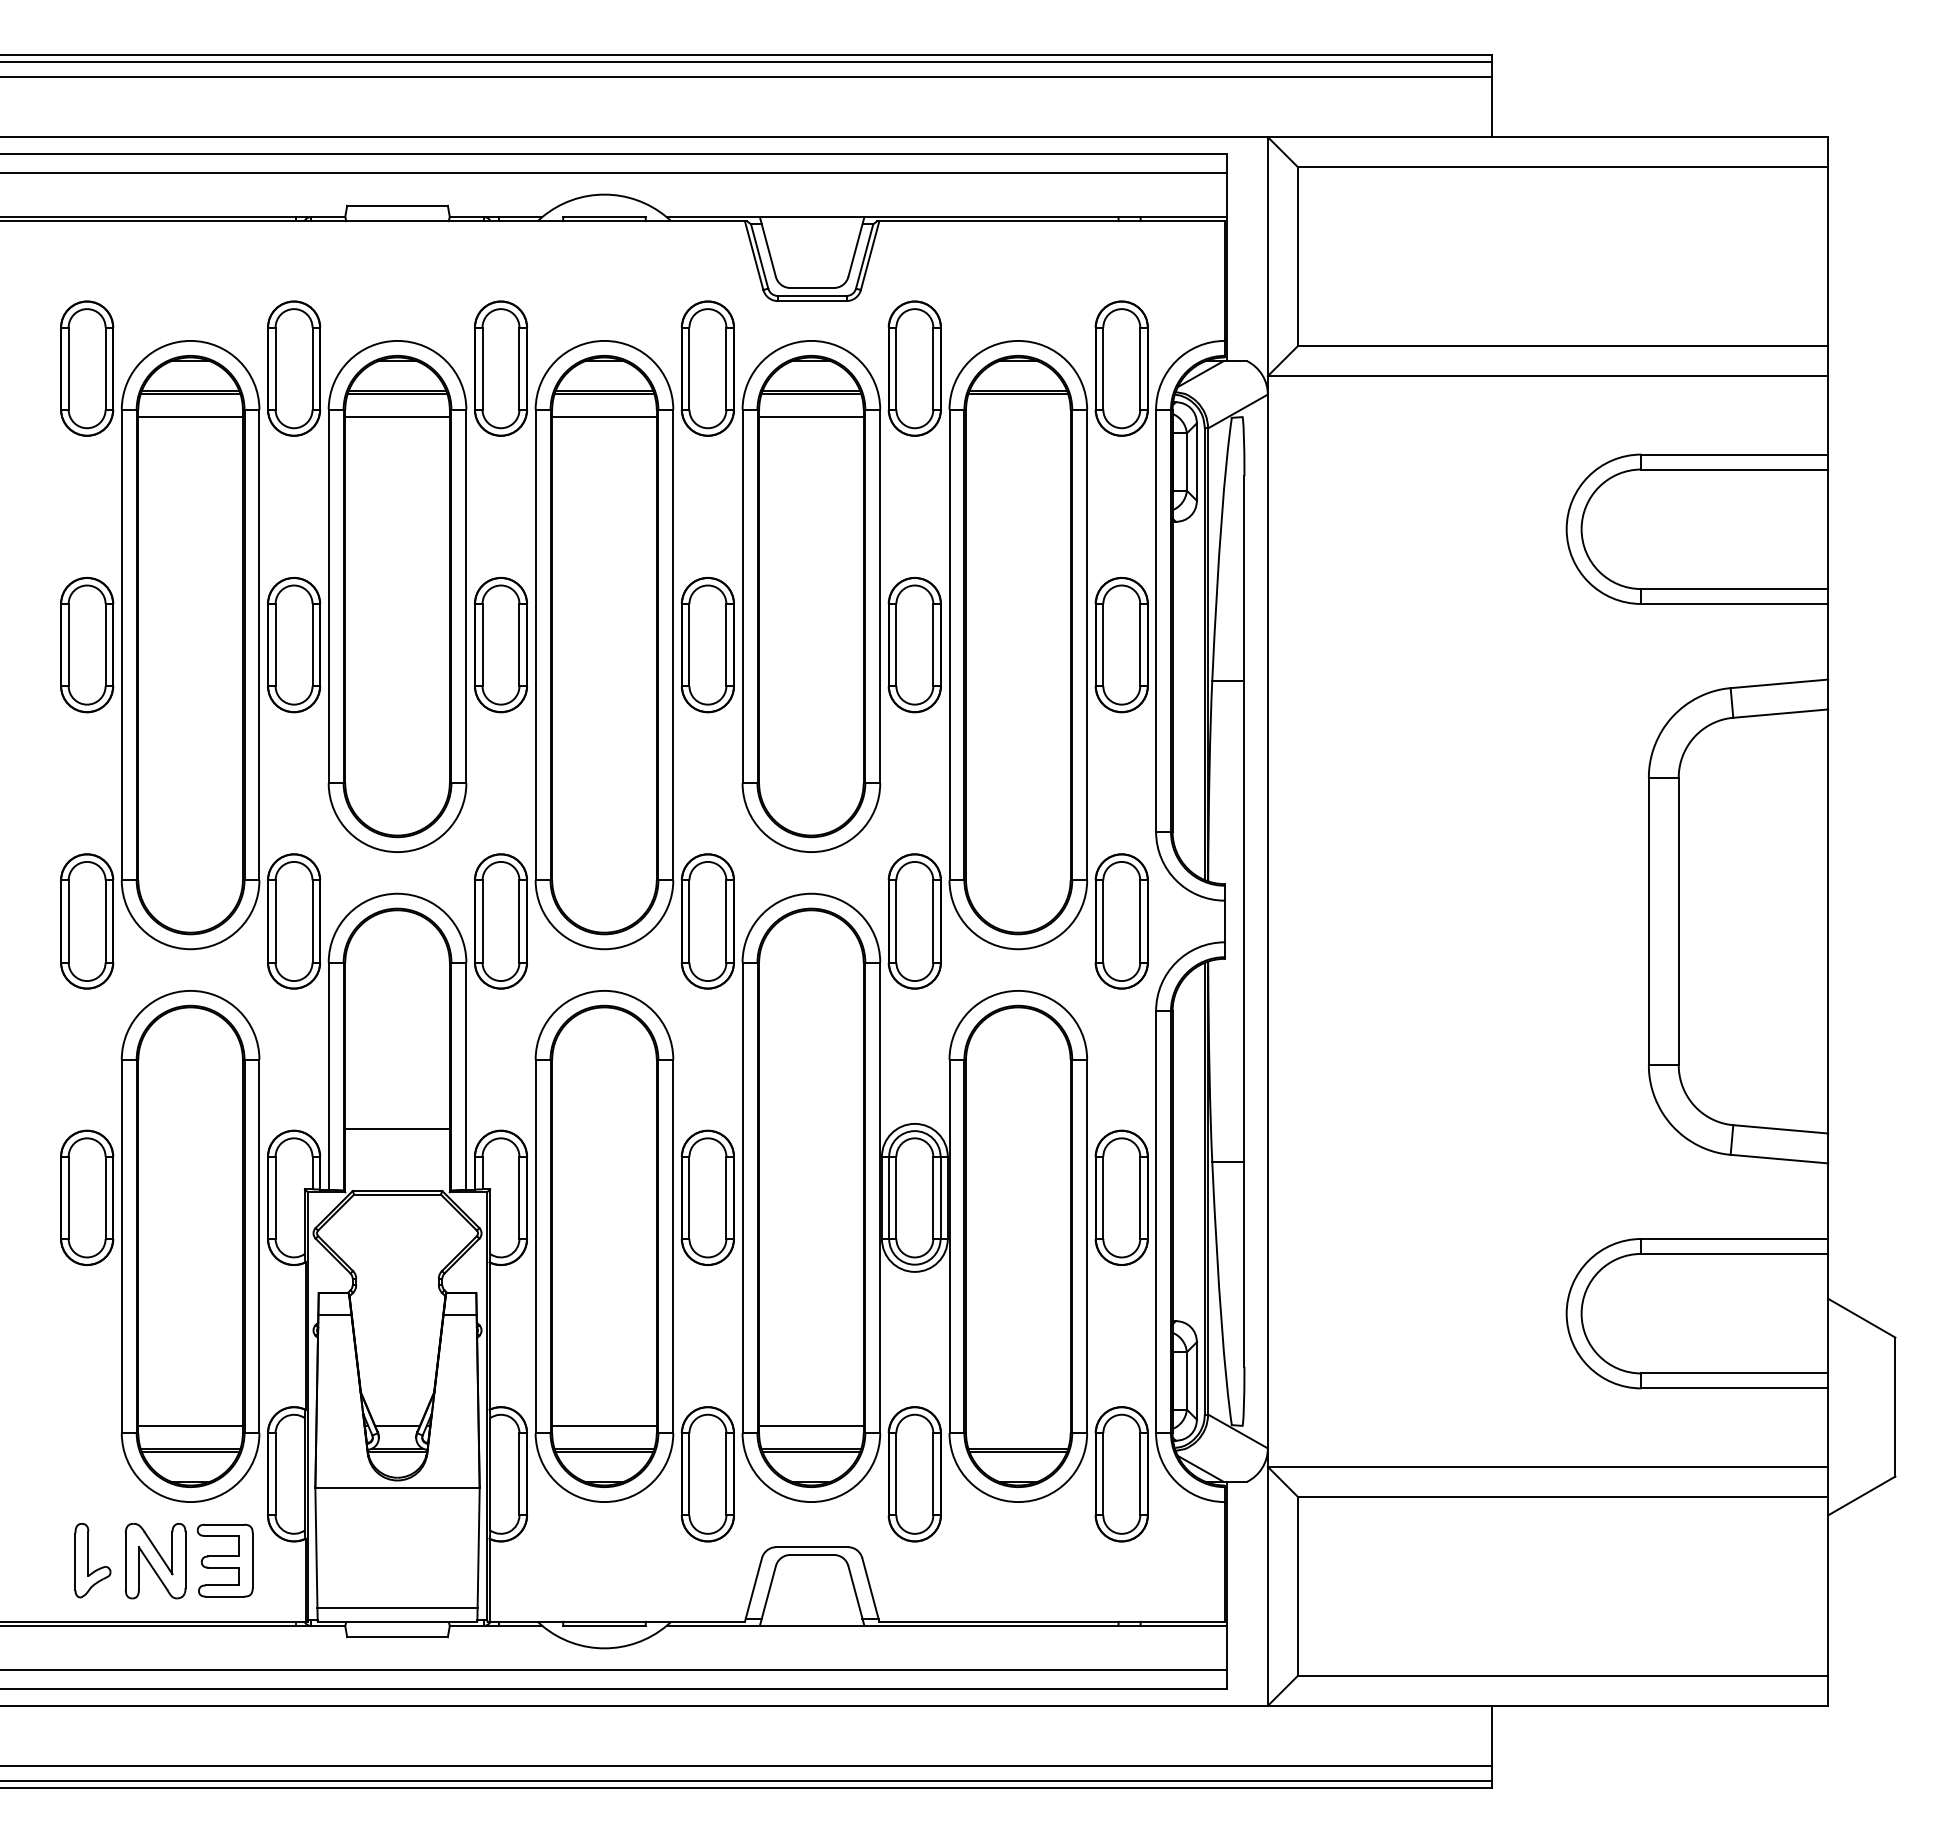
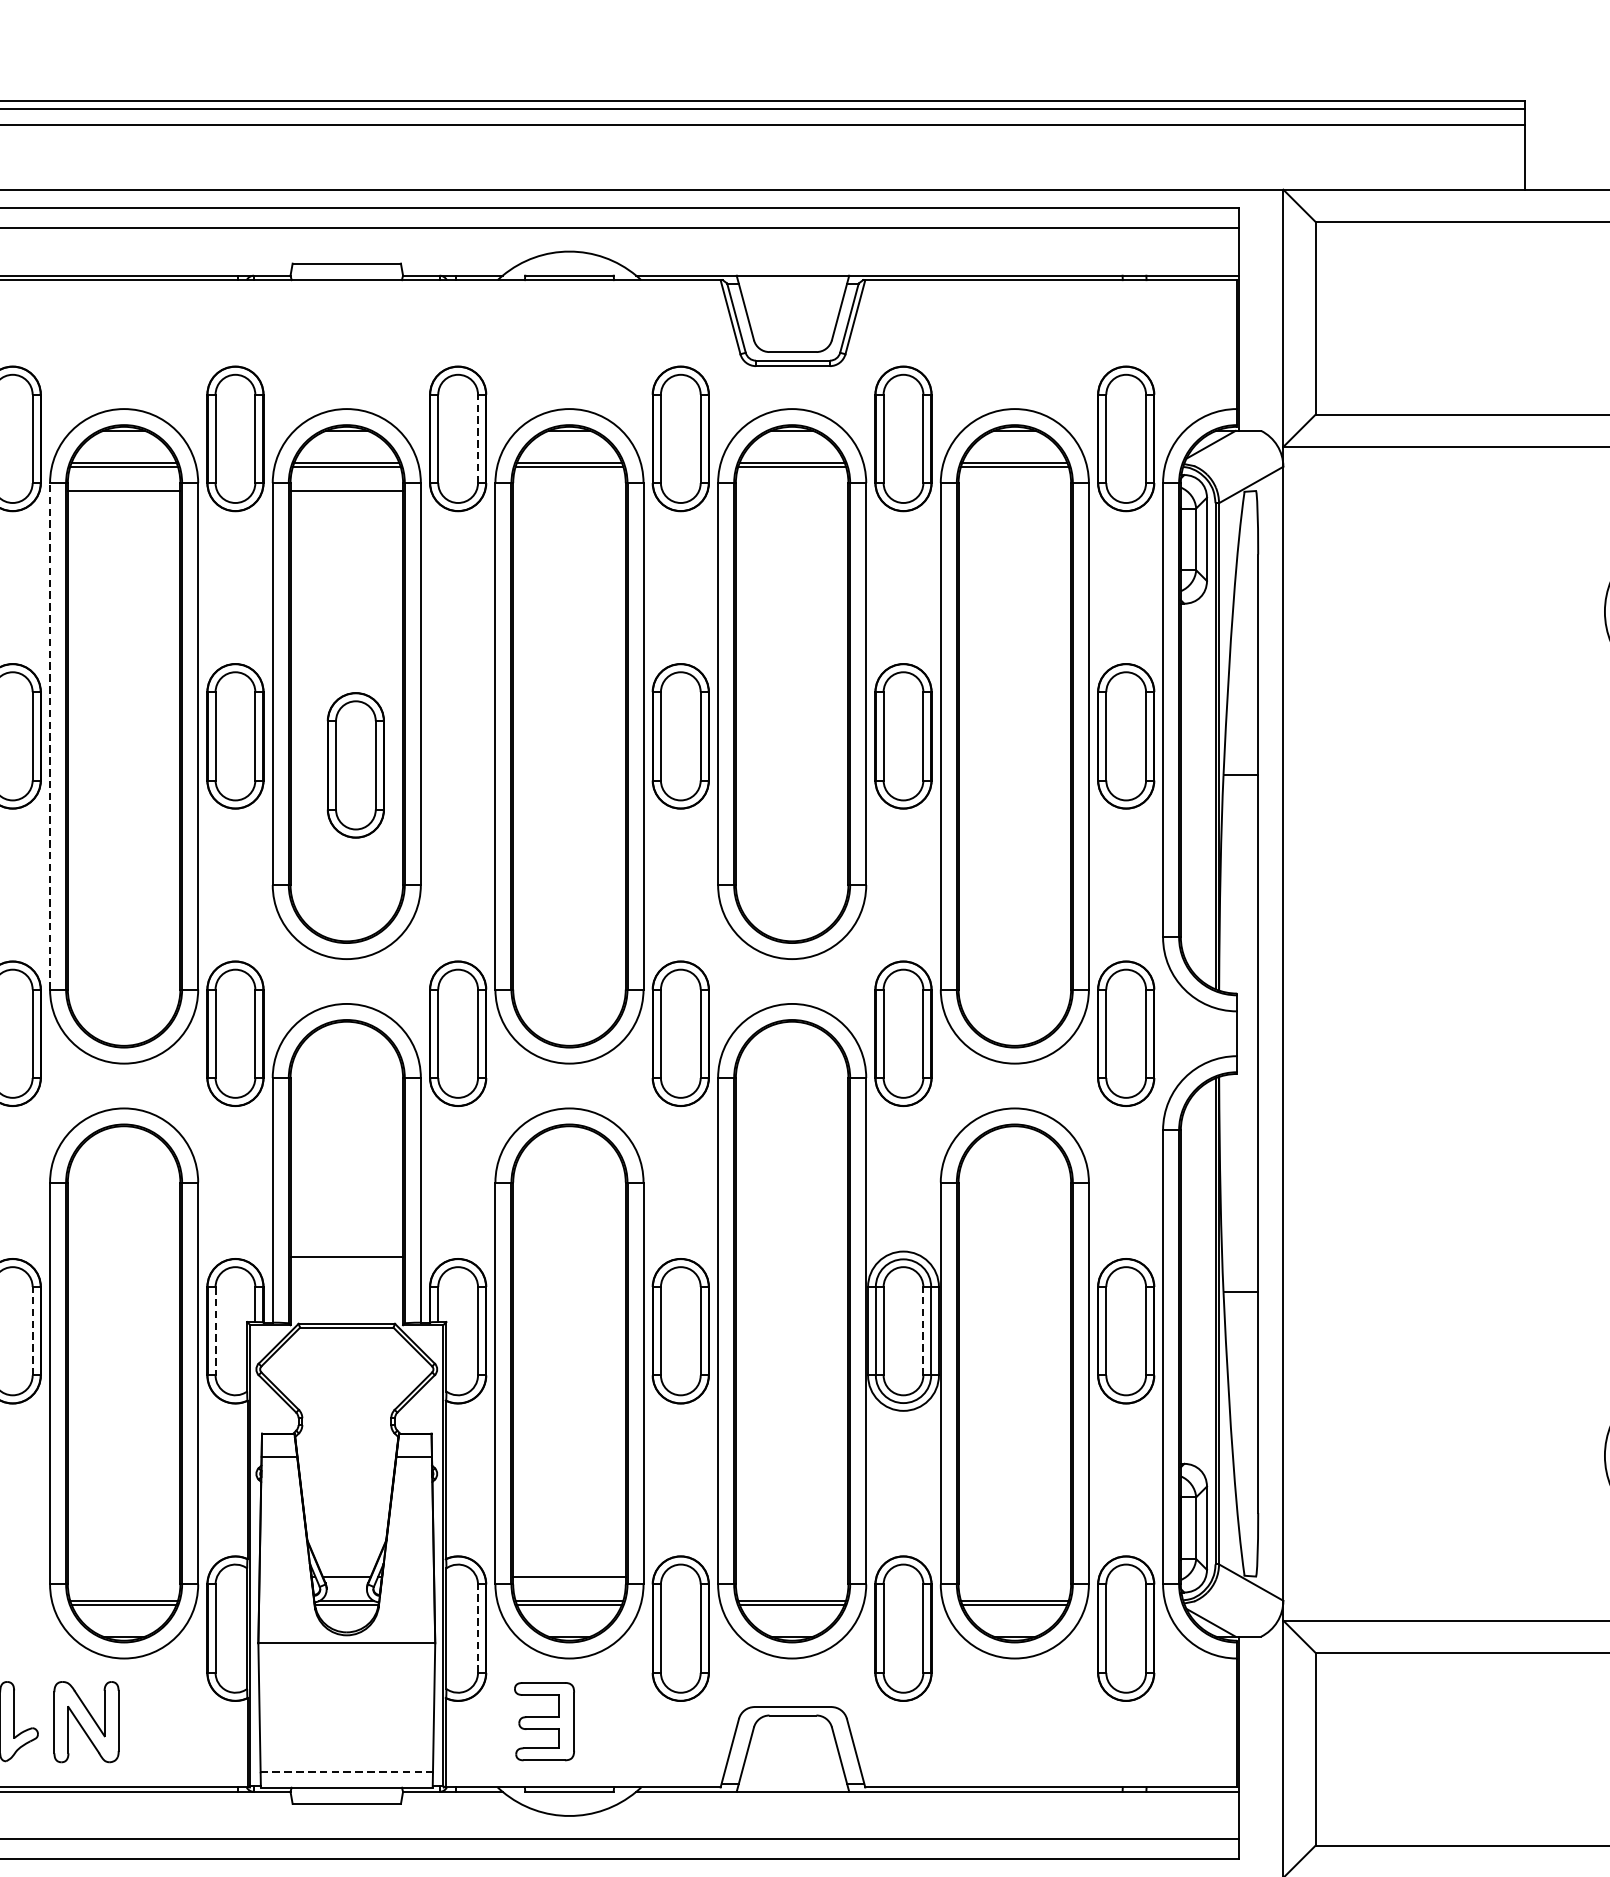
line: (519, 368) -> (478, 438), solid -> dashed
line: (604, 416) -> (569, 490), removed
line: (811, 416) -> (792, 490), removed
line: (121, 644) -> (49, 735), solid -> dashed
part: (500, 645) -> (355, 765), moved
line: (105, 1197) -> (32, 1330), solid -> dashed
line: (933, 1197) -> (923, 1330), solid -> dashed
line: (275, 1198) -> (215, 1331), solid -> dashed
line: (190, 1426) -> (124, 1577), removed
line: (811, 1426) -> (792, 1577), removed
line: (519, 1473) -> (478, 1627), solid -> dashed
part: (224, 1560) -> (543, 1721), moved
line: (398, 1607) -> (347, 1772), solid -> dashed

